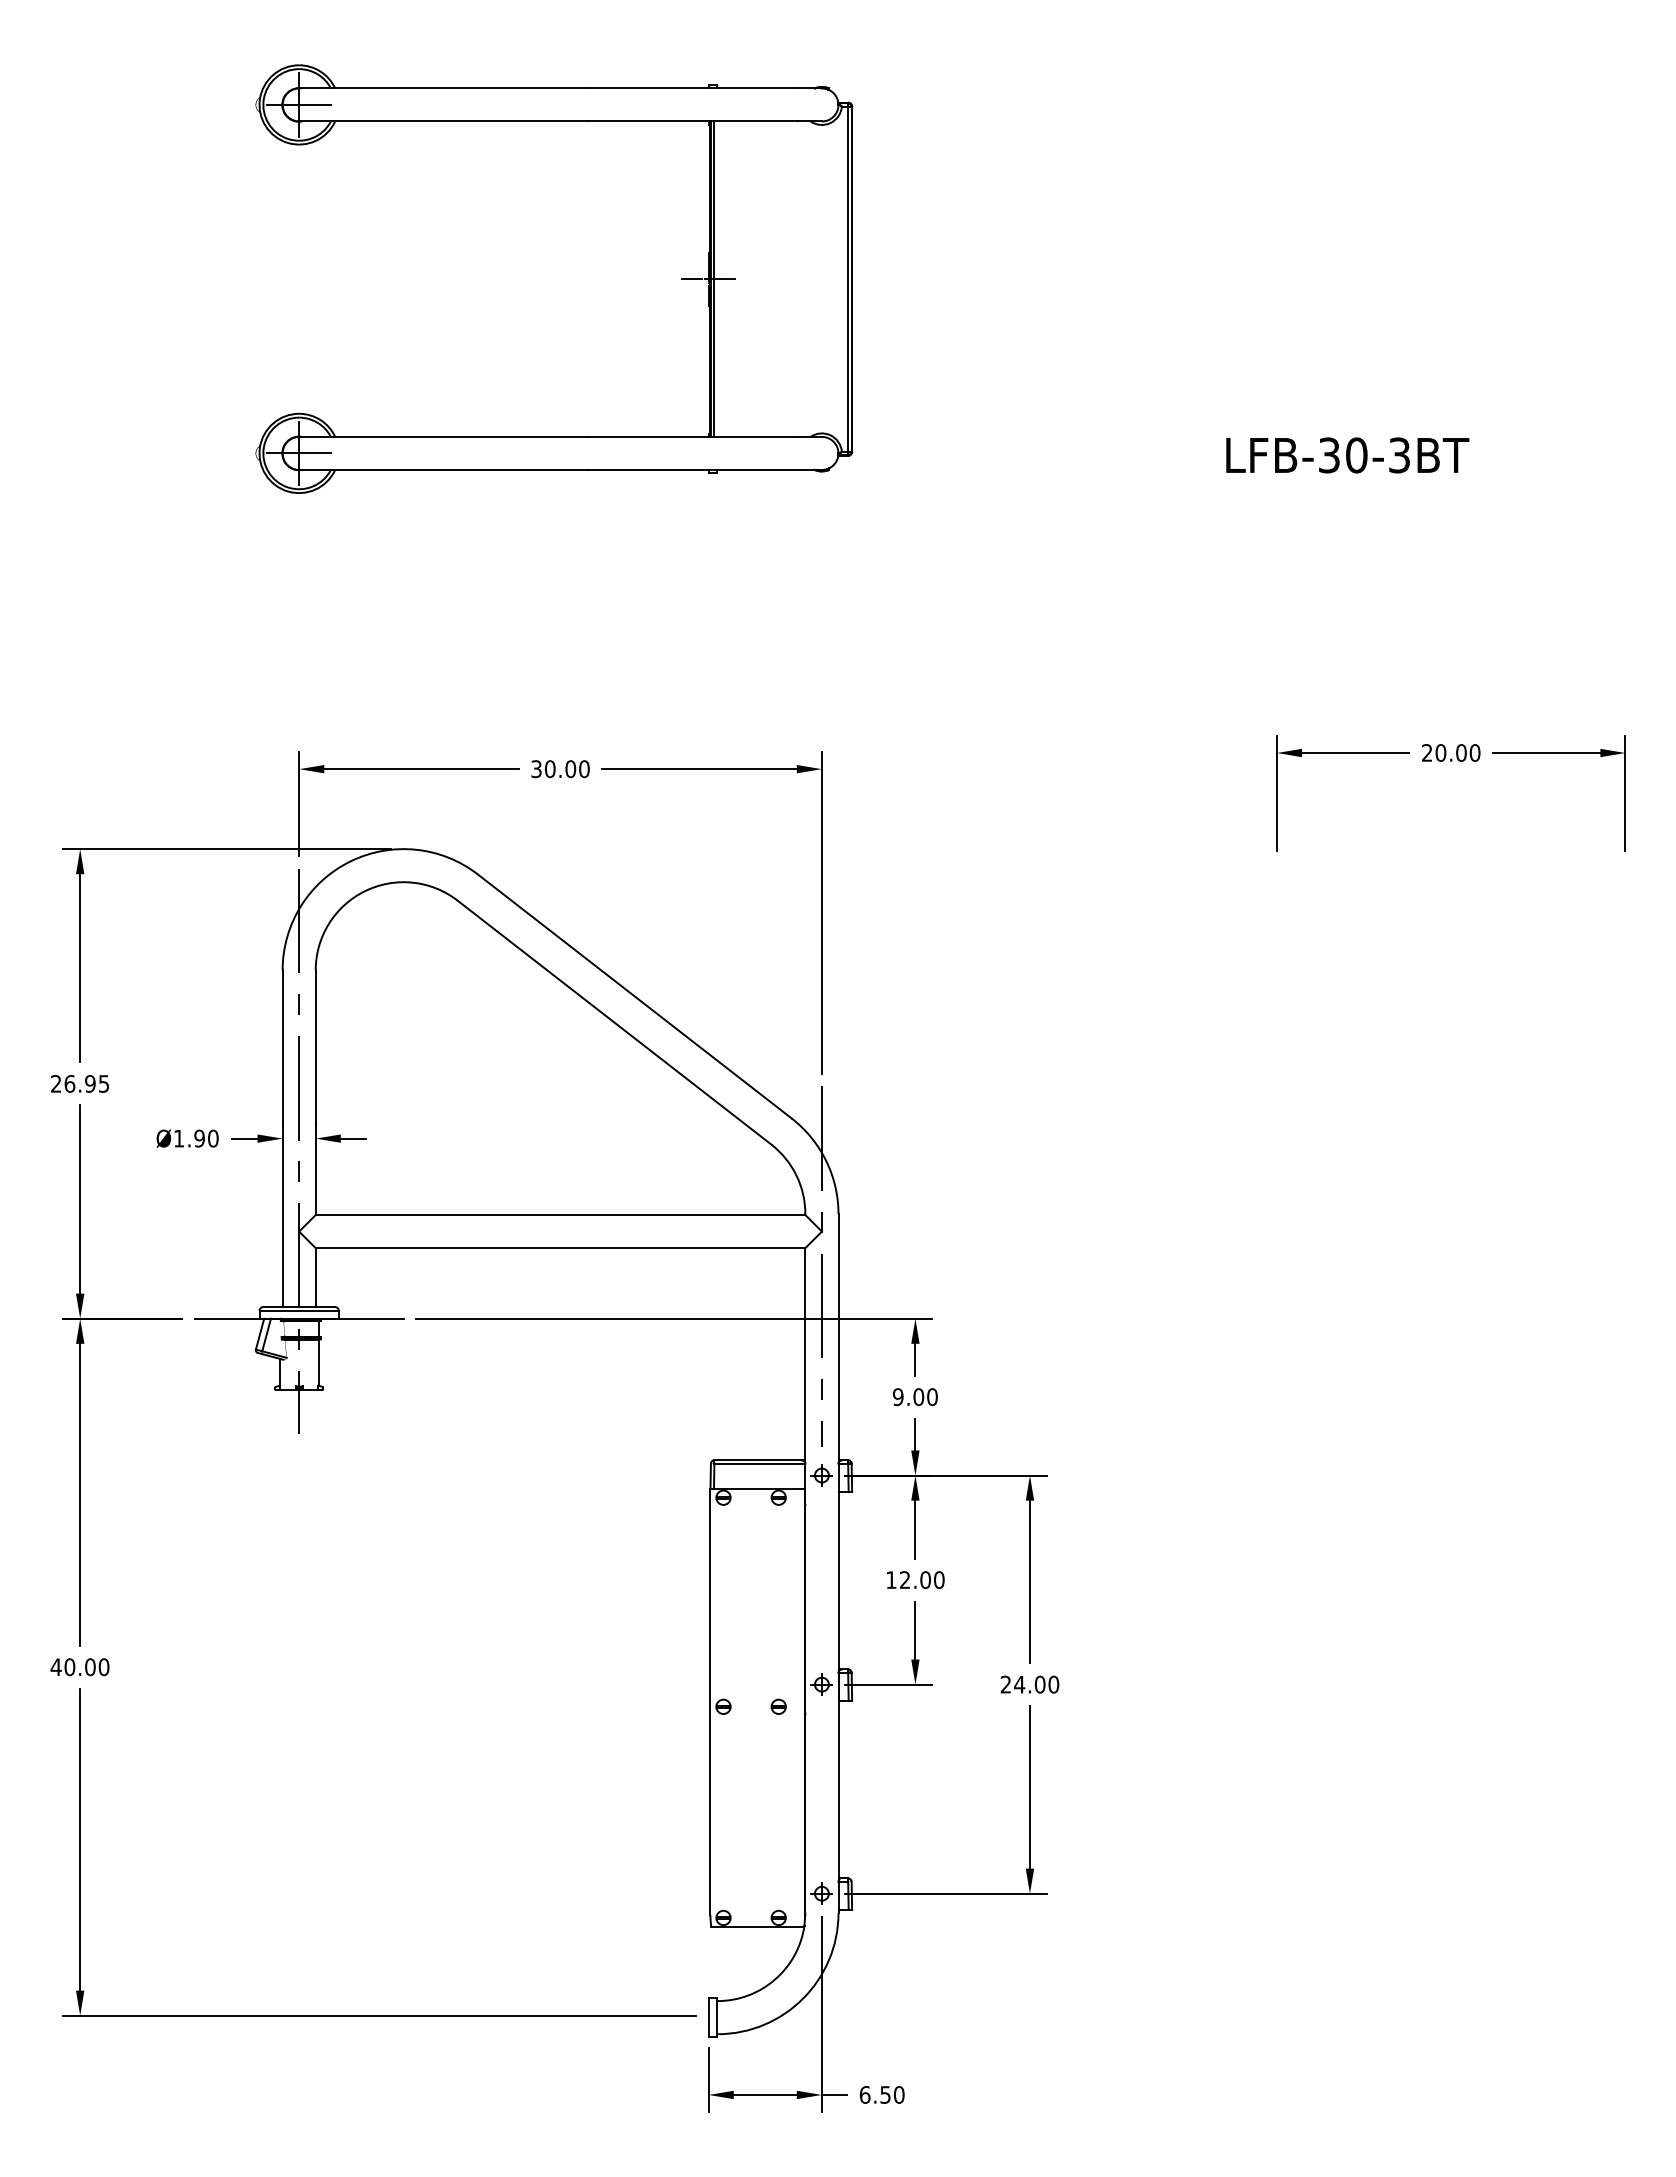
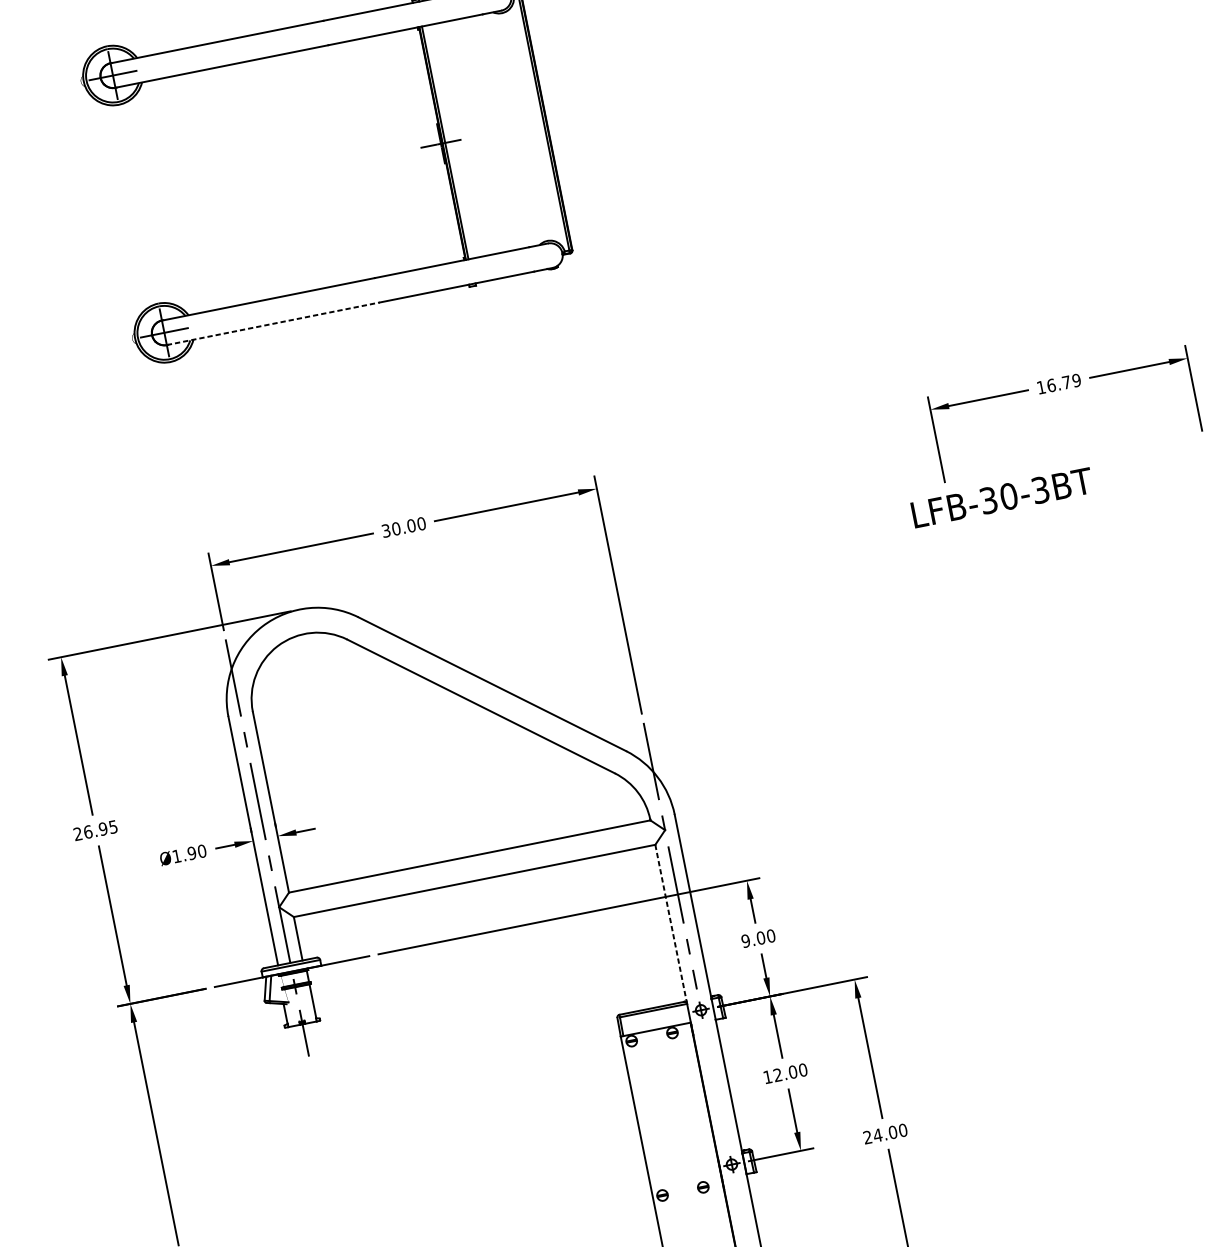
text: (1347, 455) -> (1002, 497), moved
line: (443, 470) -> (273, 324), solid -> dashed
text: (1451, 752) -> (1059, 383), 20.00 -> 16.79
line: (805, 1355) -> (671, 924), solid -> dashed

